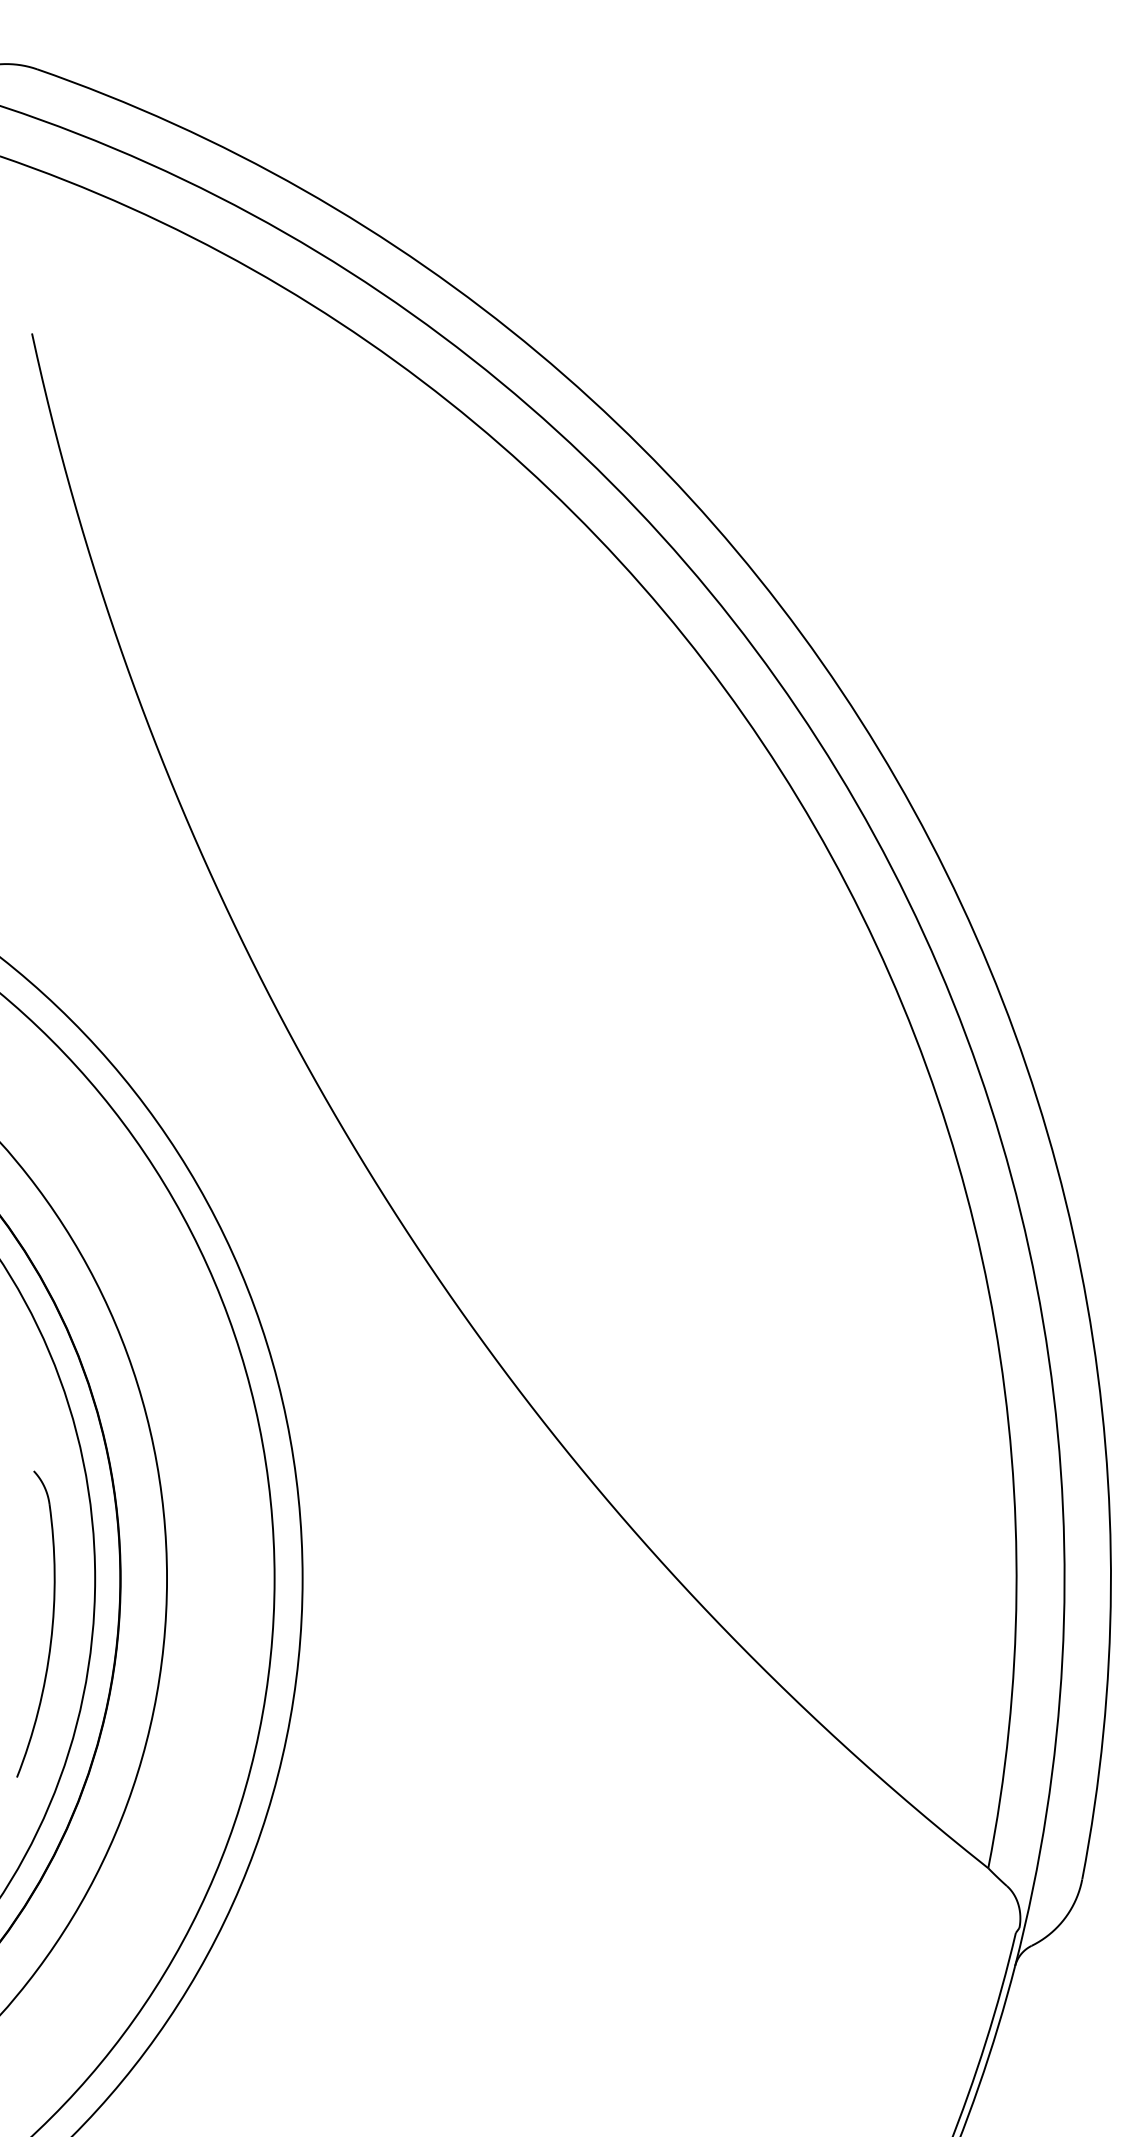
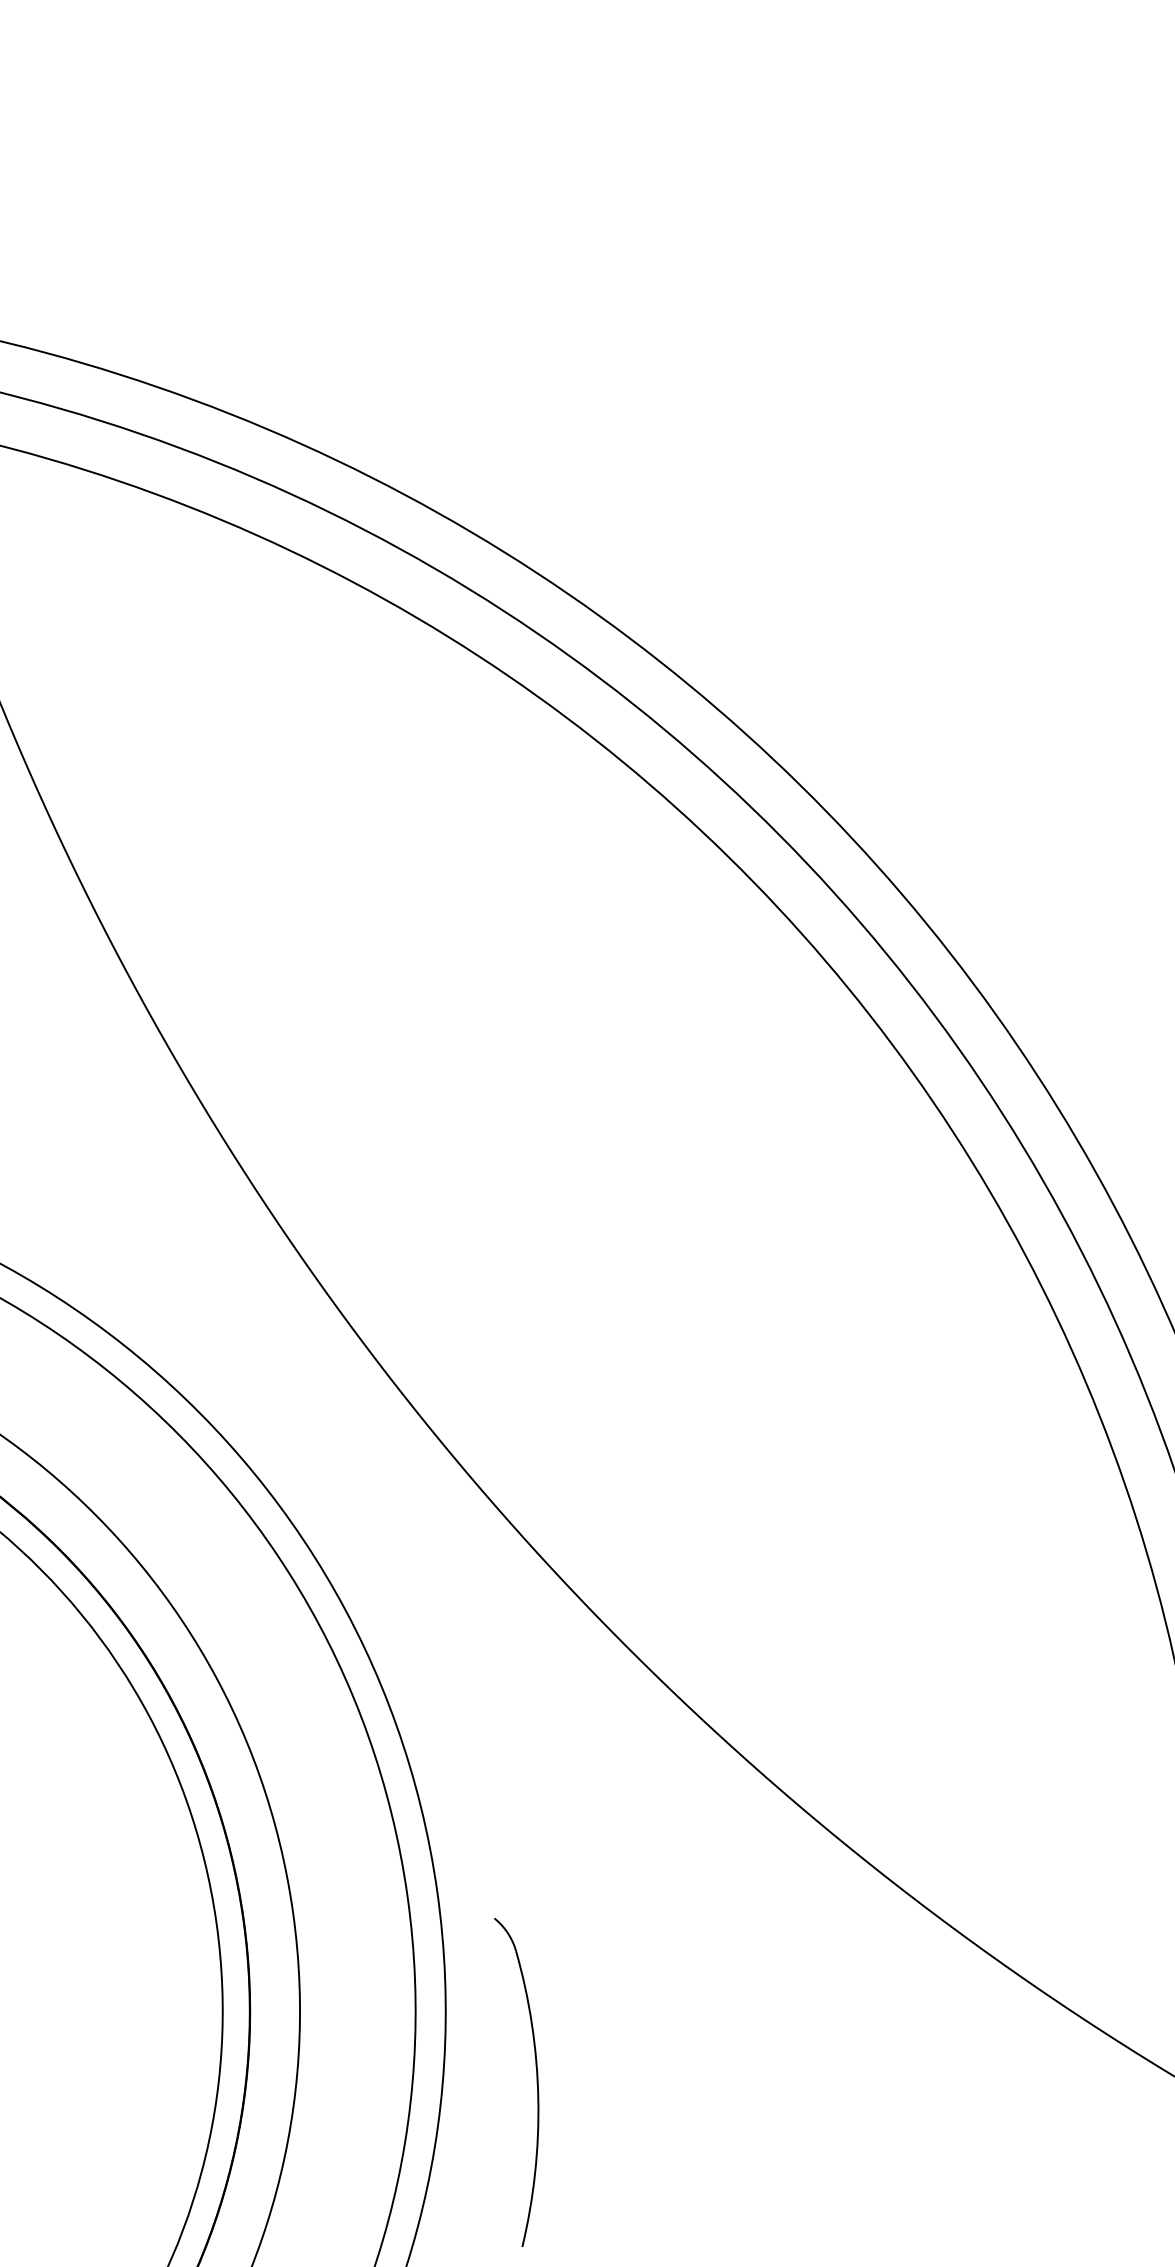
part: (51, 1623) -> (536, 2077), moved

